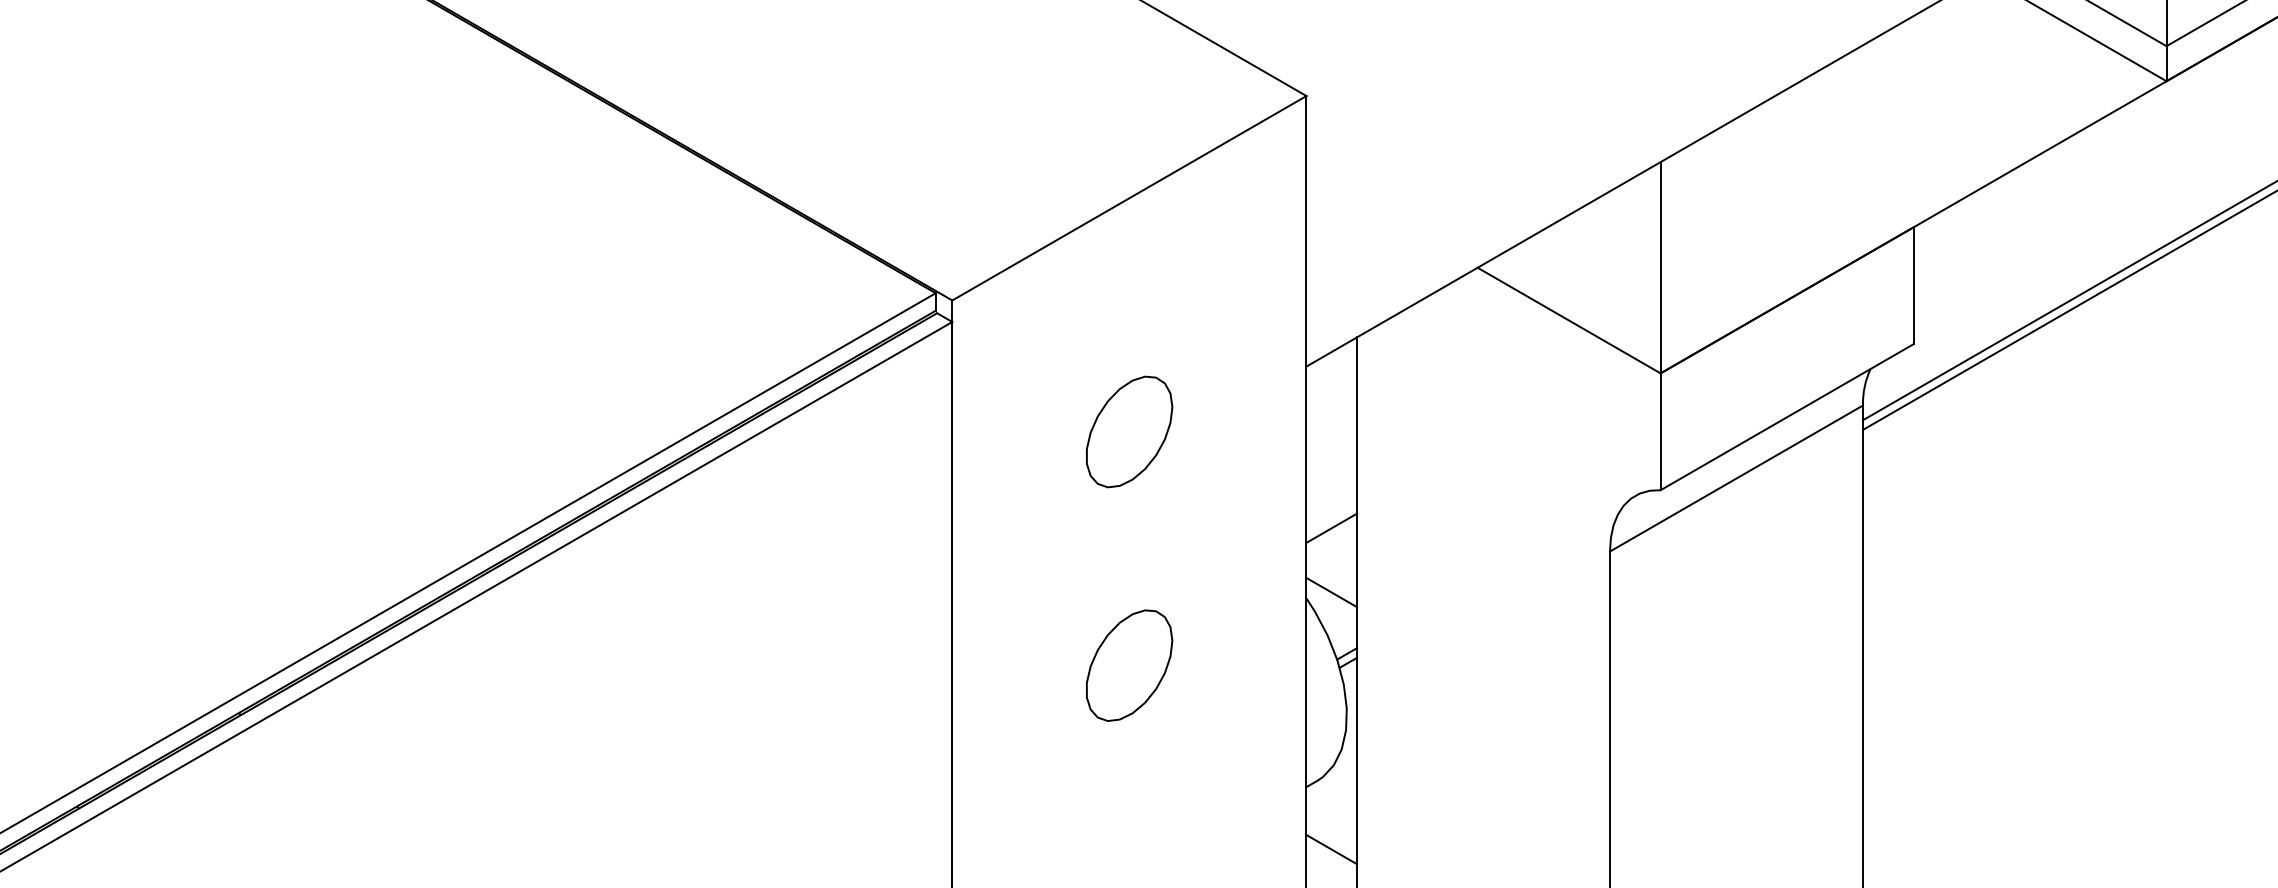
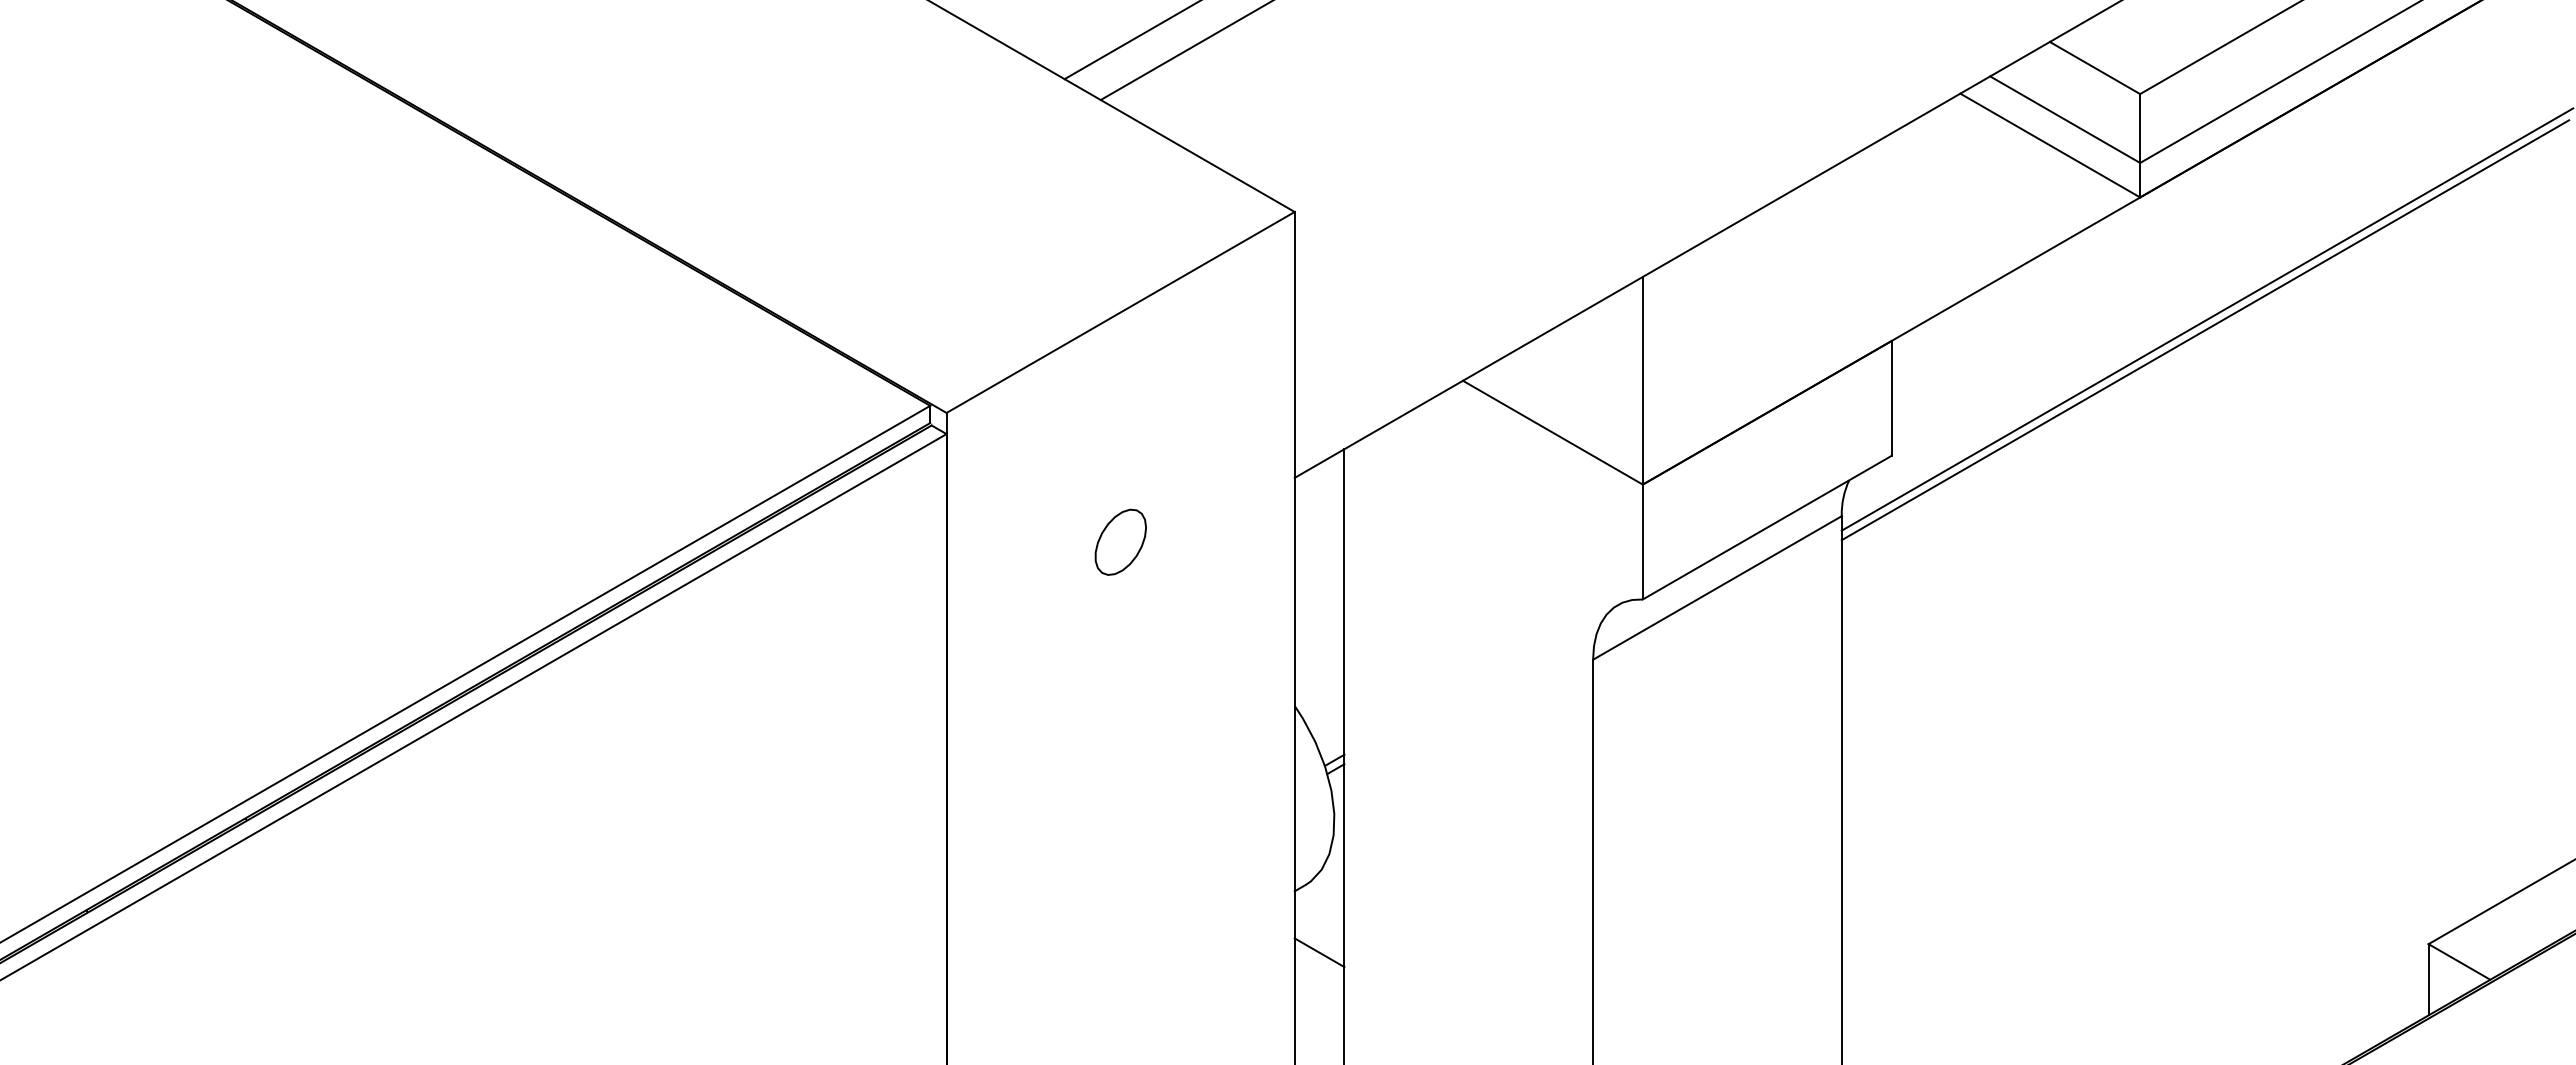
part: (1129, 432) -> (1120, 542), size x0.6
line: (1331, 527) -> (1319, 636), removed
line: (1331, 591) -> (1319, 699), removed
part: (1129, 665) -> (1120, 771), removed

